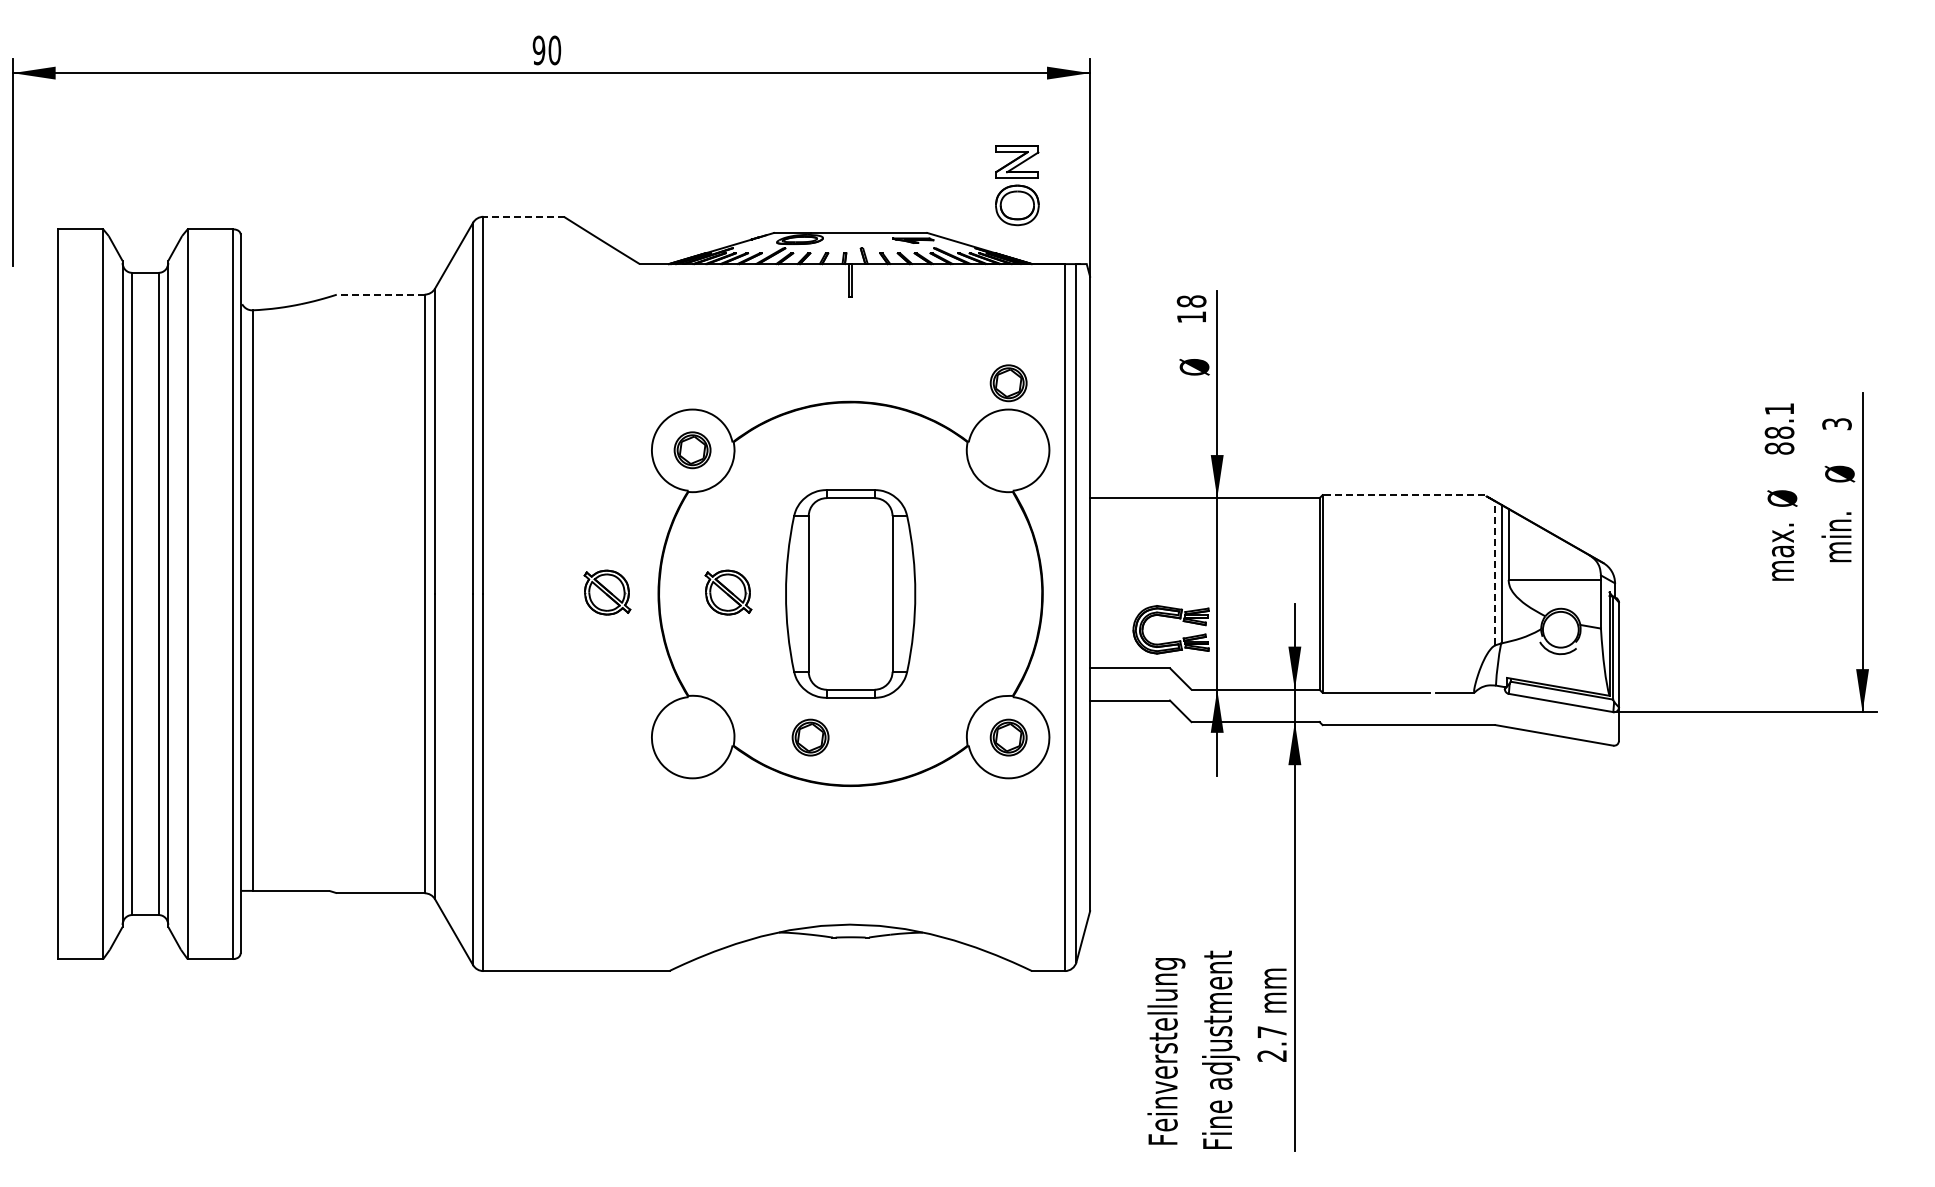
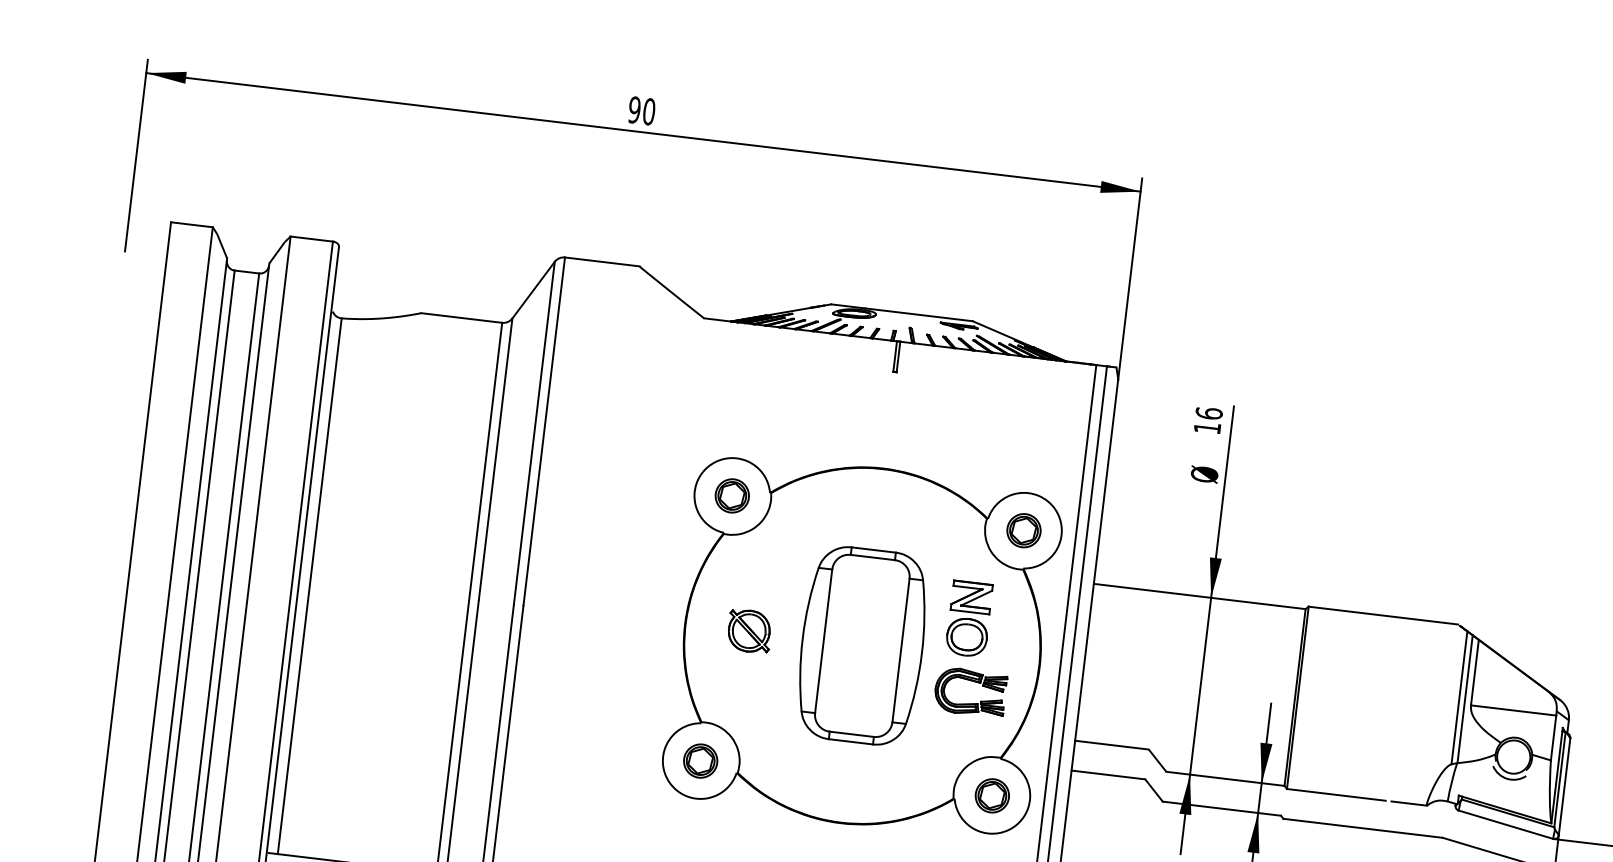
part: (1017, 185) -> (969, 618), moved
line: (523, 216) -> (601, 261), dashed -> solid
line: (380, 294) -> (461, 317), dashed -> solid
text: (1191, 301) -> (1209, 413), 18 -> 16
part: (1008, 383) -> (1023, 530), moved
line: (1403, 495) -> (1383, 615), dashed -> solid
line: (1495, 572) -> (1459, 697), dashed -> solid
part: (607, 592) -> (638, 617), removed
part: (1172, 618) -> (973, 682), moved
part: (810, 737) -> (700, 760), moved

